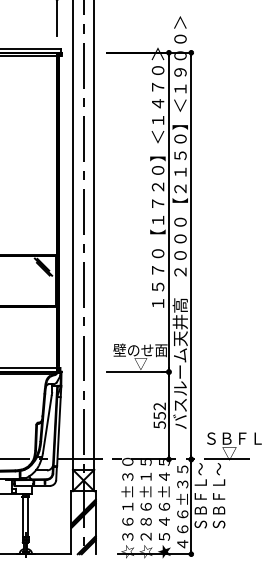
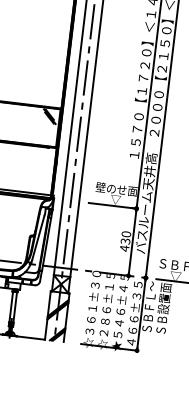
text: (159, 415) -> (125, 241), 552 -> 430
text: (218, 483) -> (164, 298), ＳＢＦＬ～ -> ＳＢ設置面

